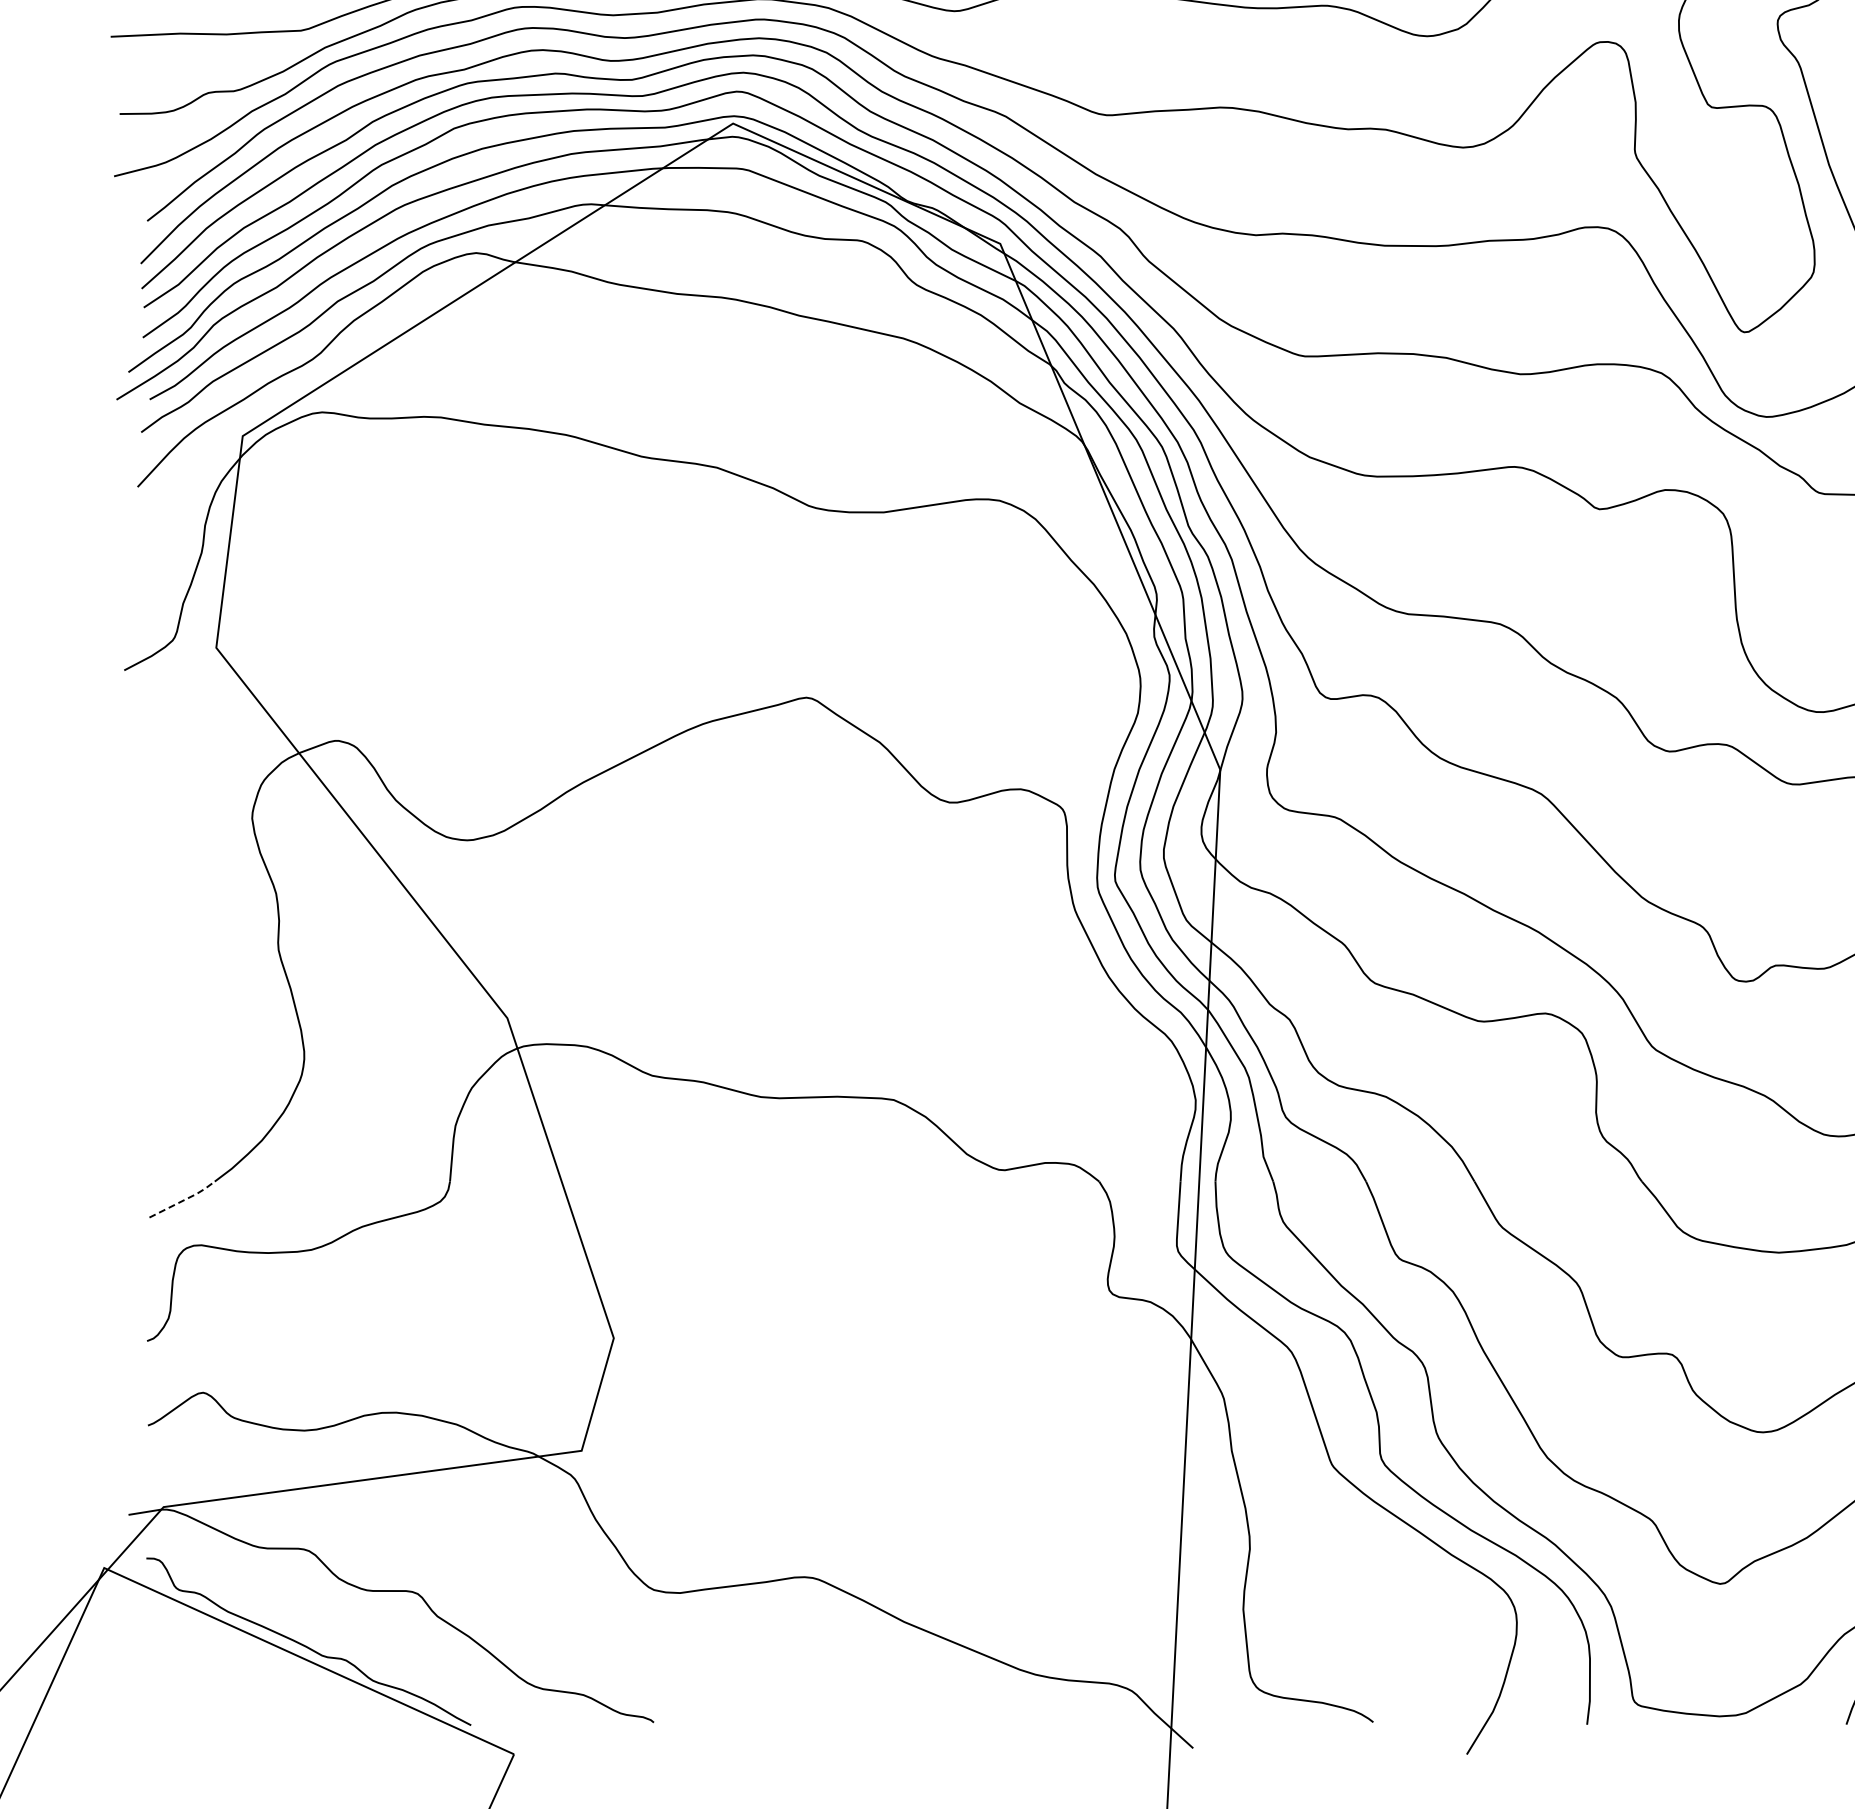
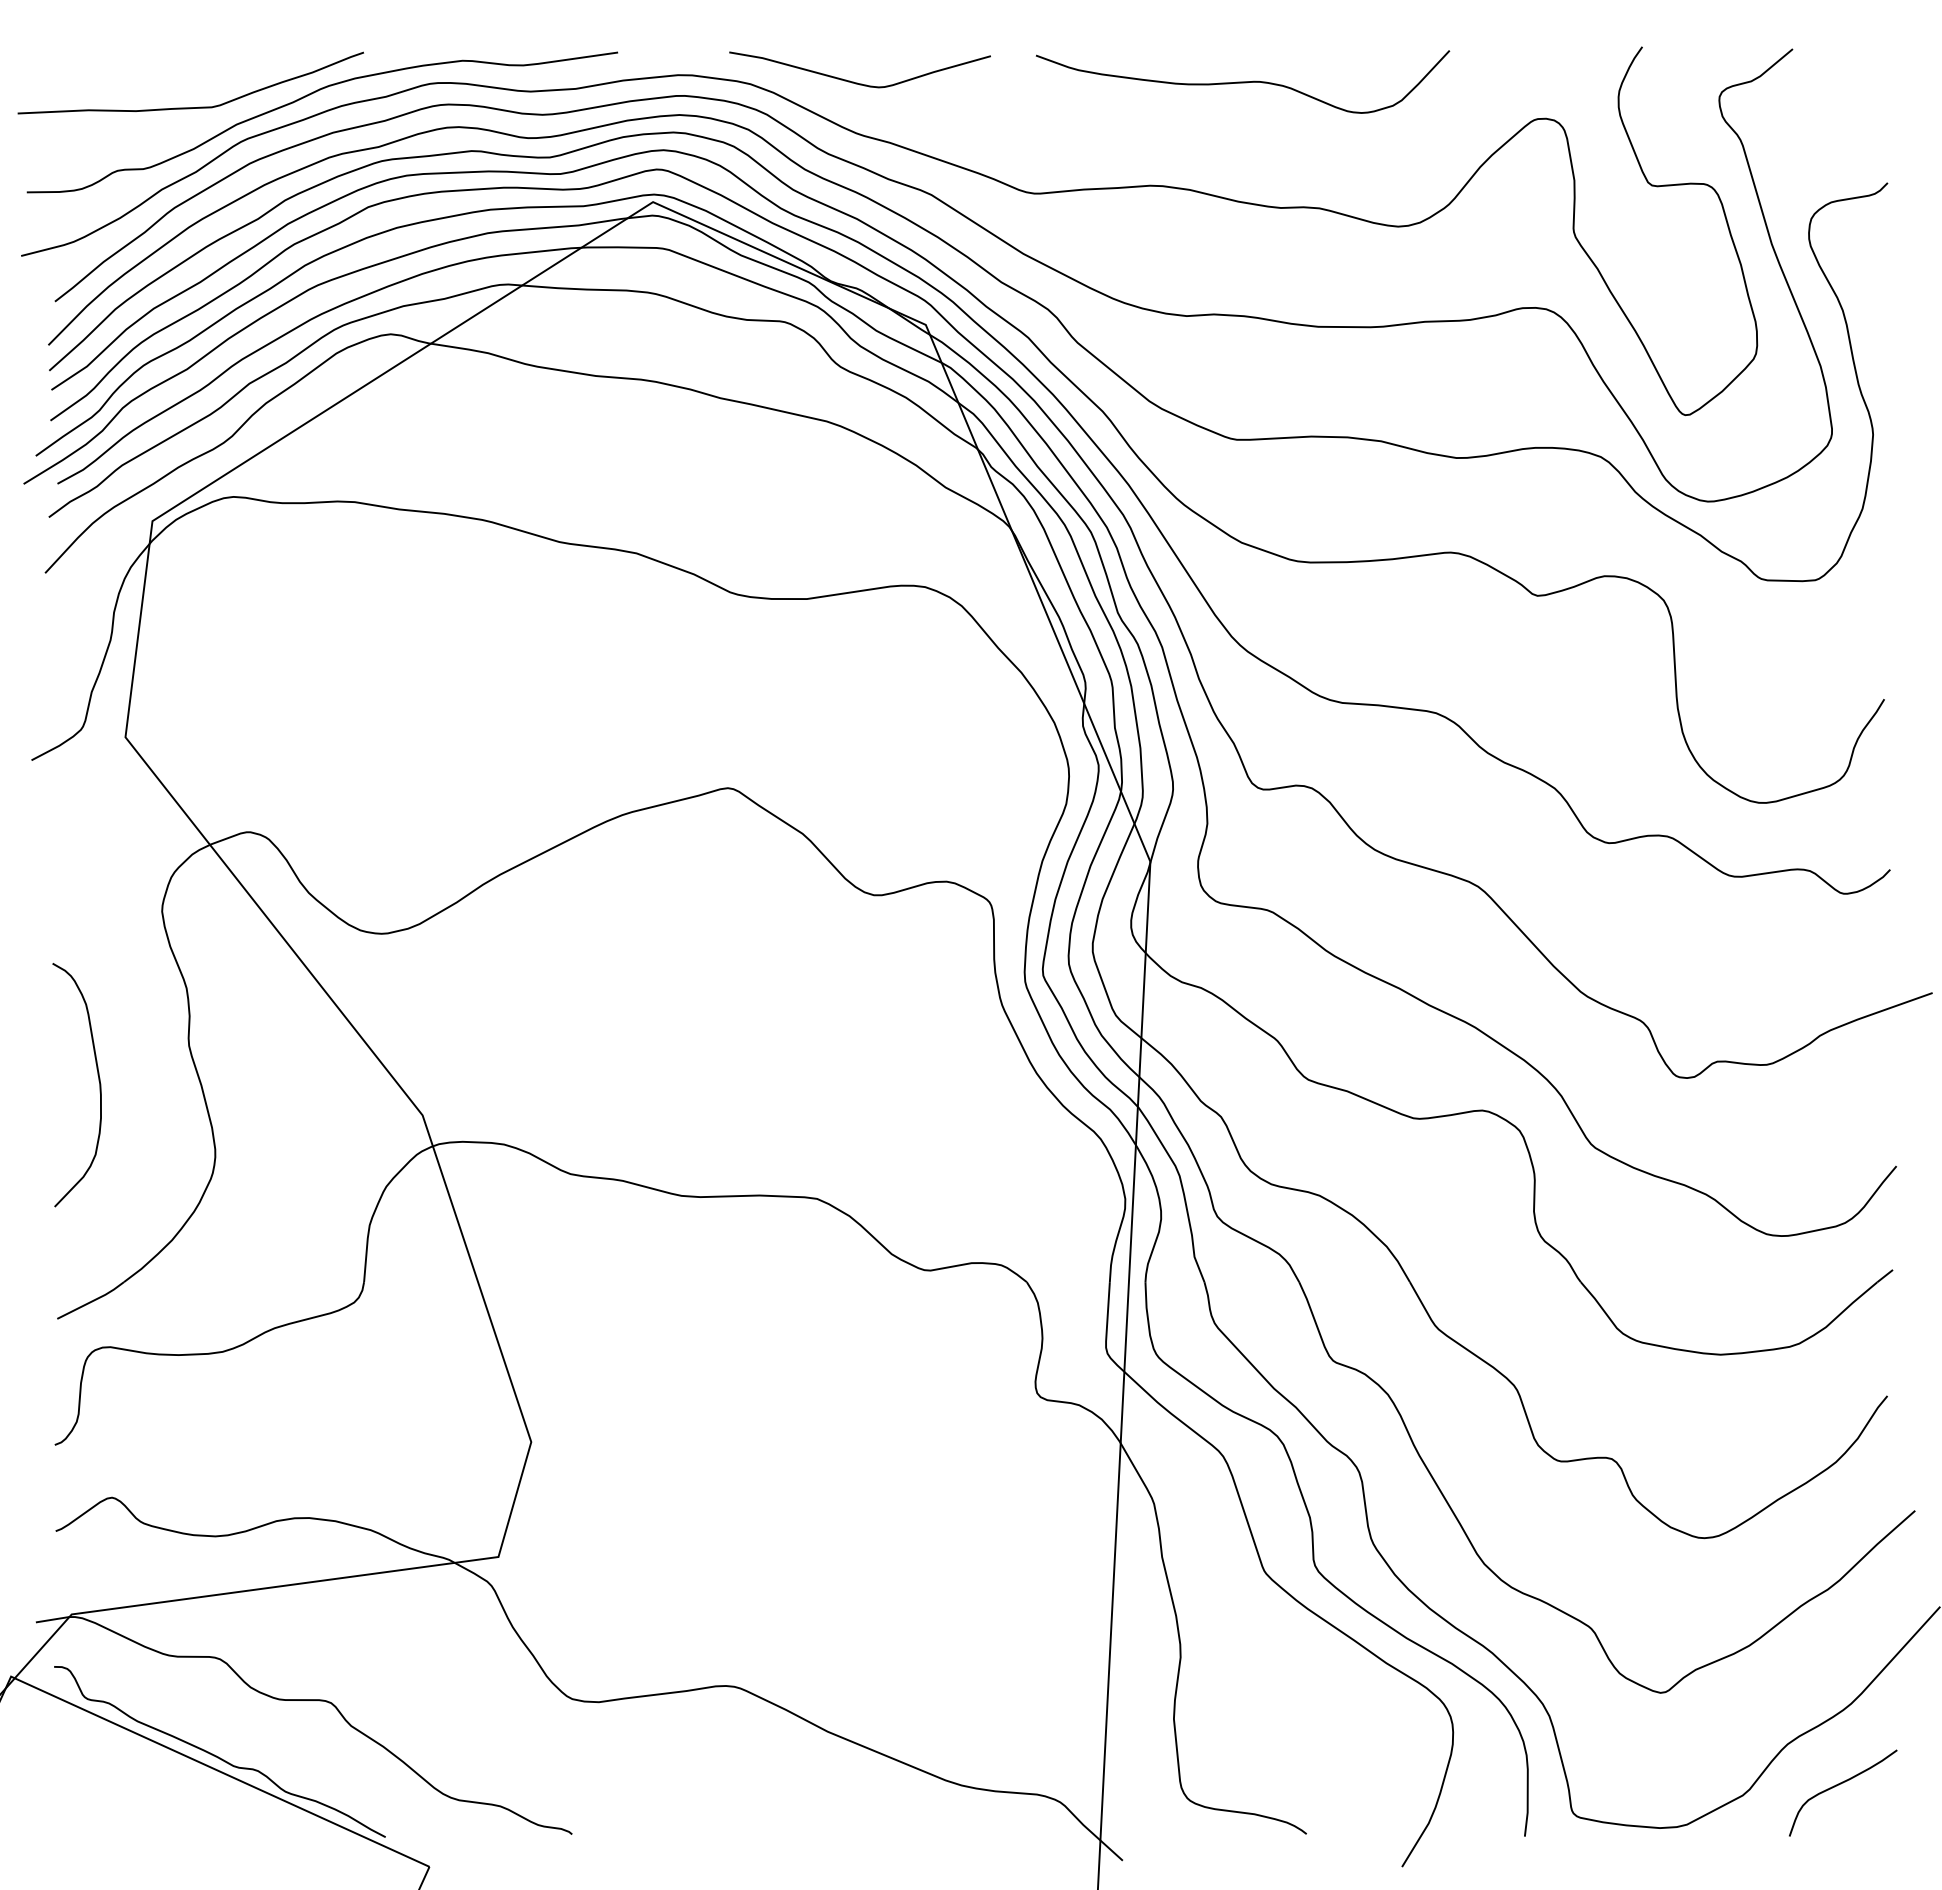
curve: (189, 985) -> (98, 1081), added
line: (183, 1200) -> (92, 1301), dashed -> solid

